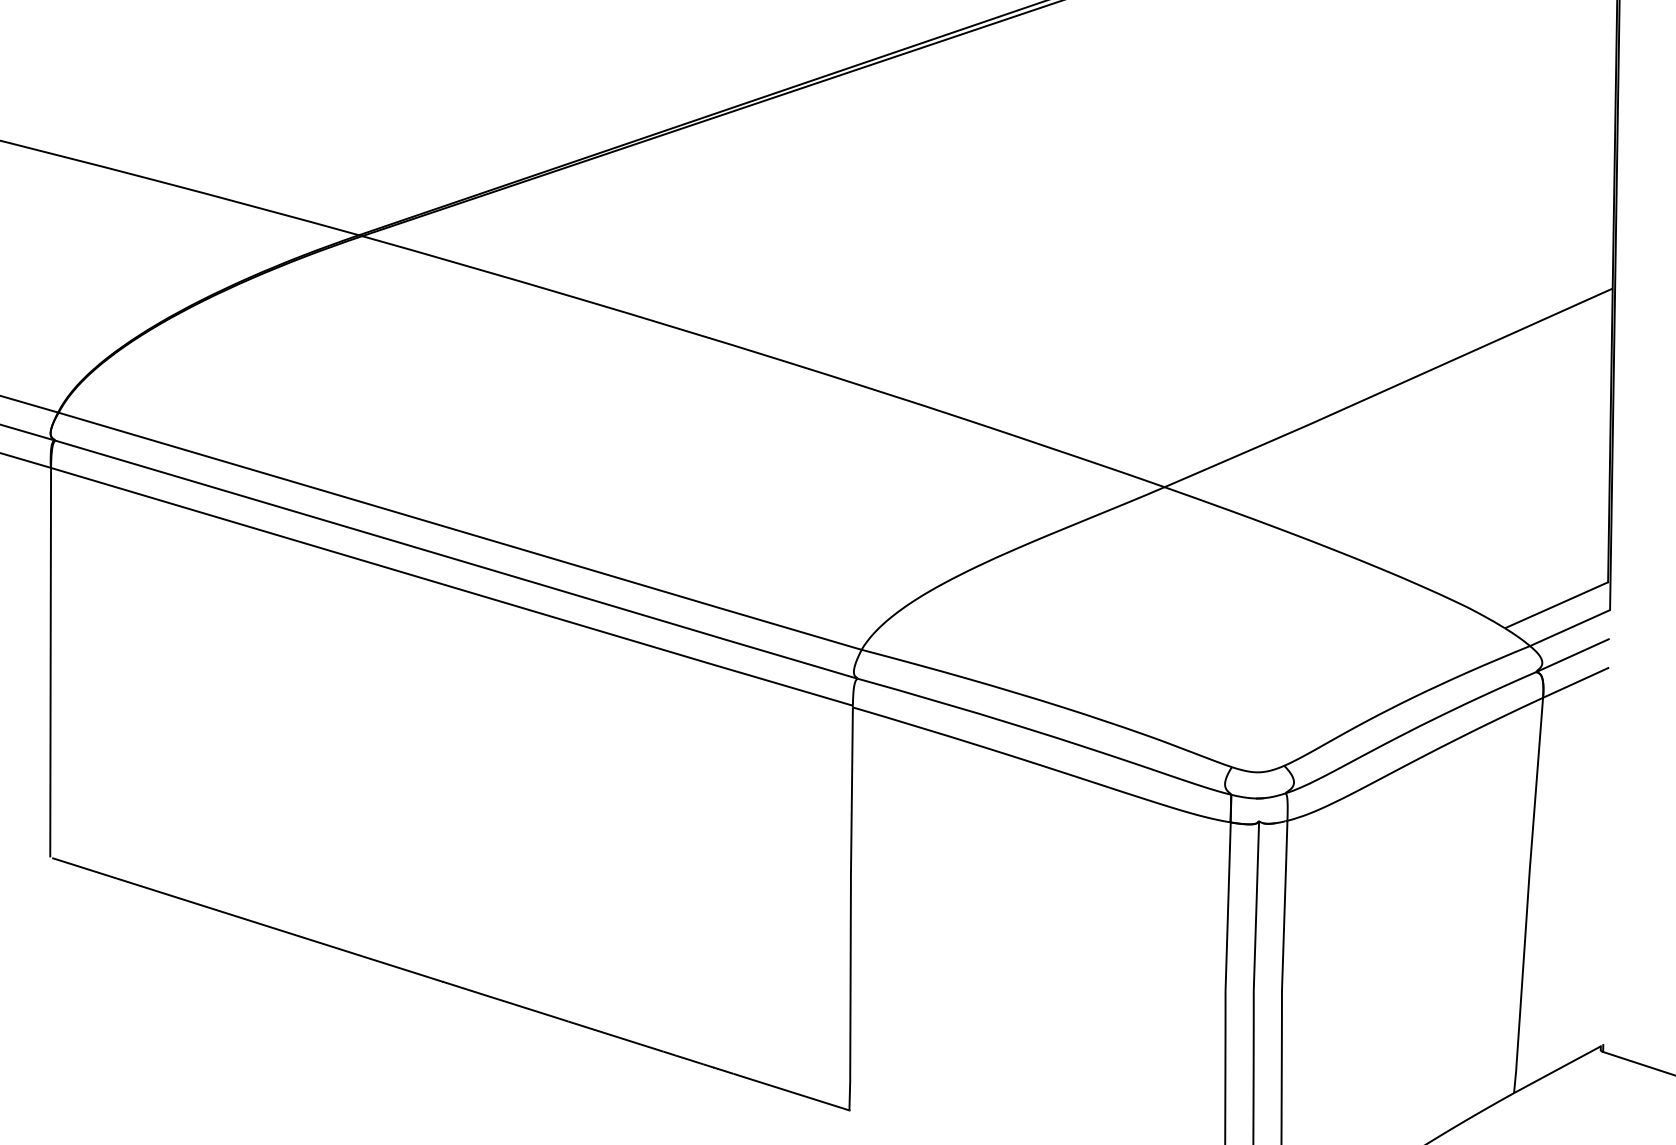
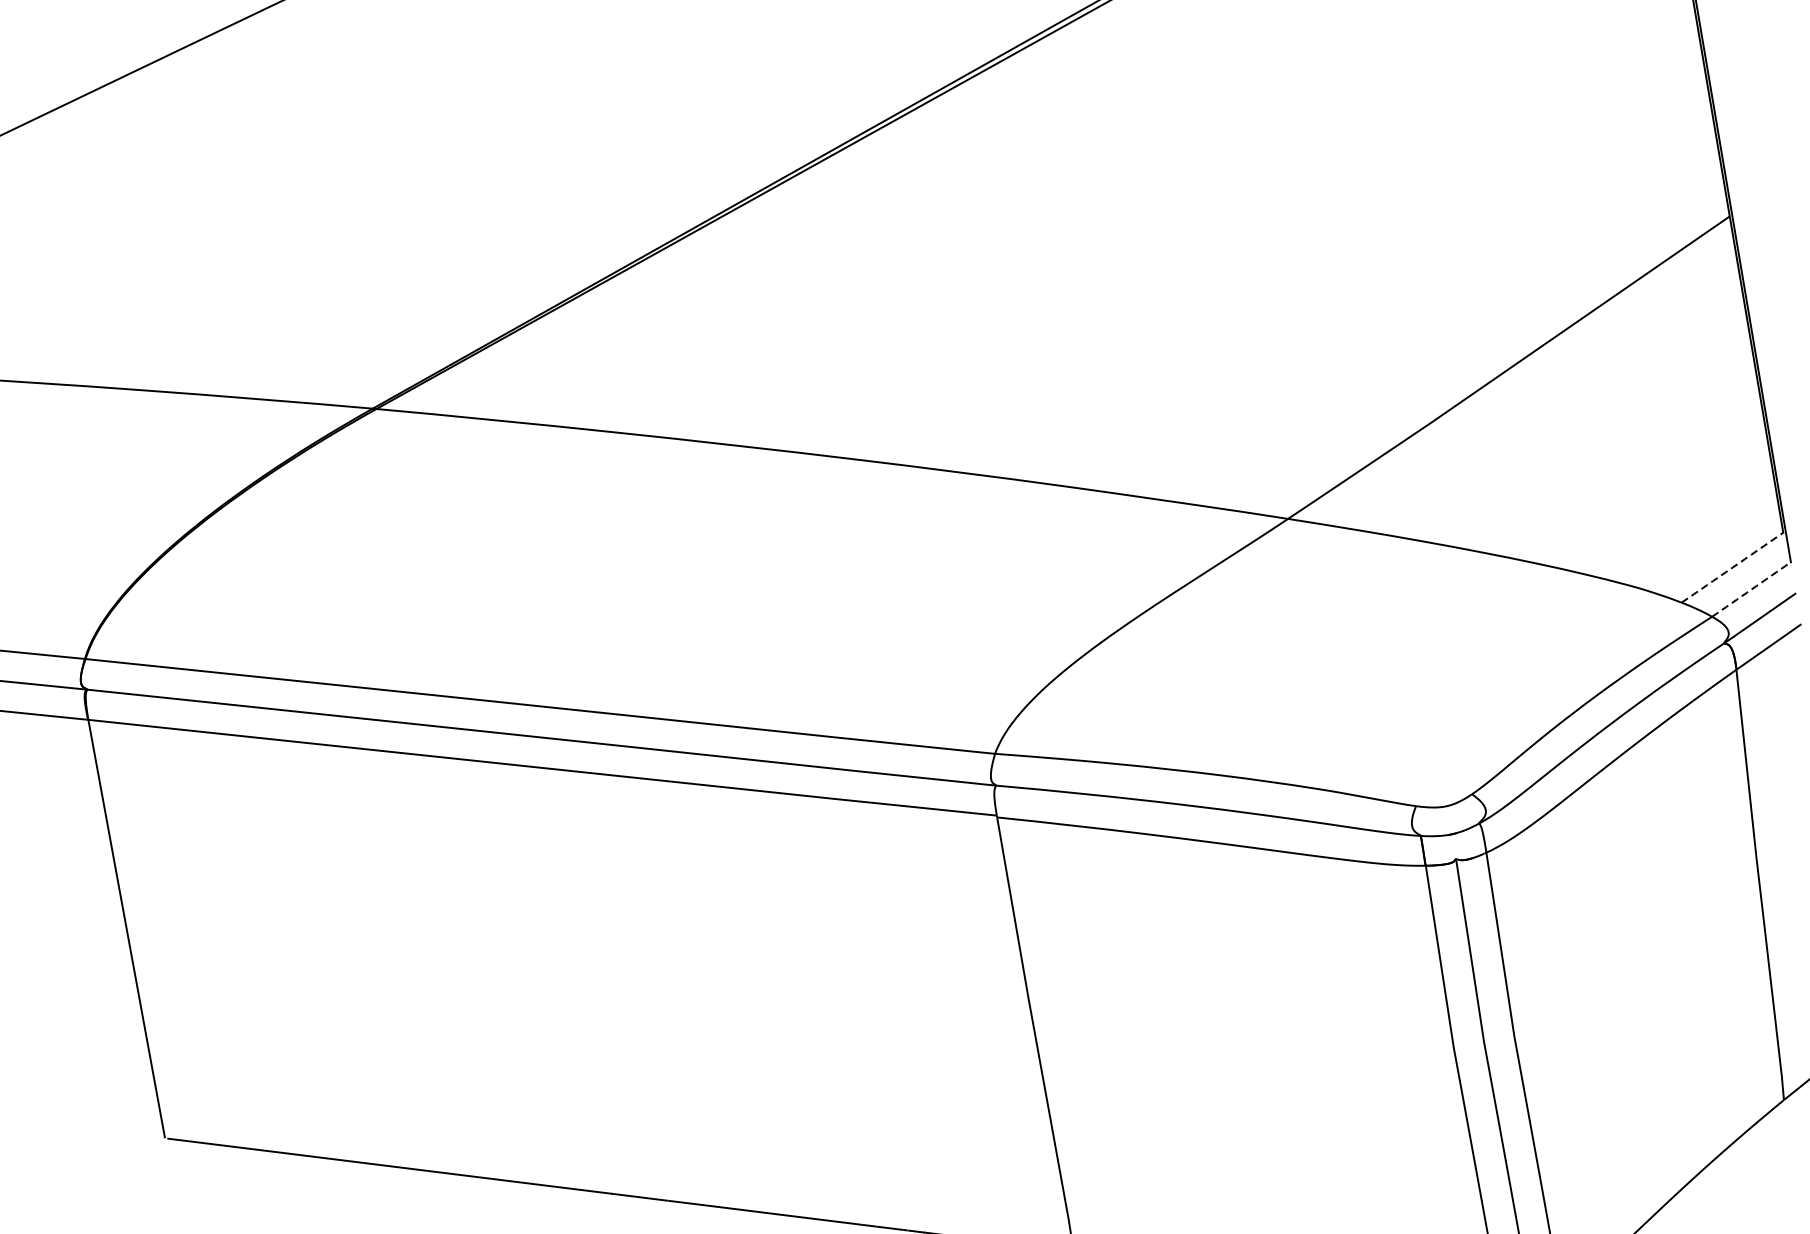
arc: (1556, 605) -> (1732, 567), solid -> dashed
arc: (1570, 628) -> (1752, 589), solid -> dashed

